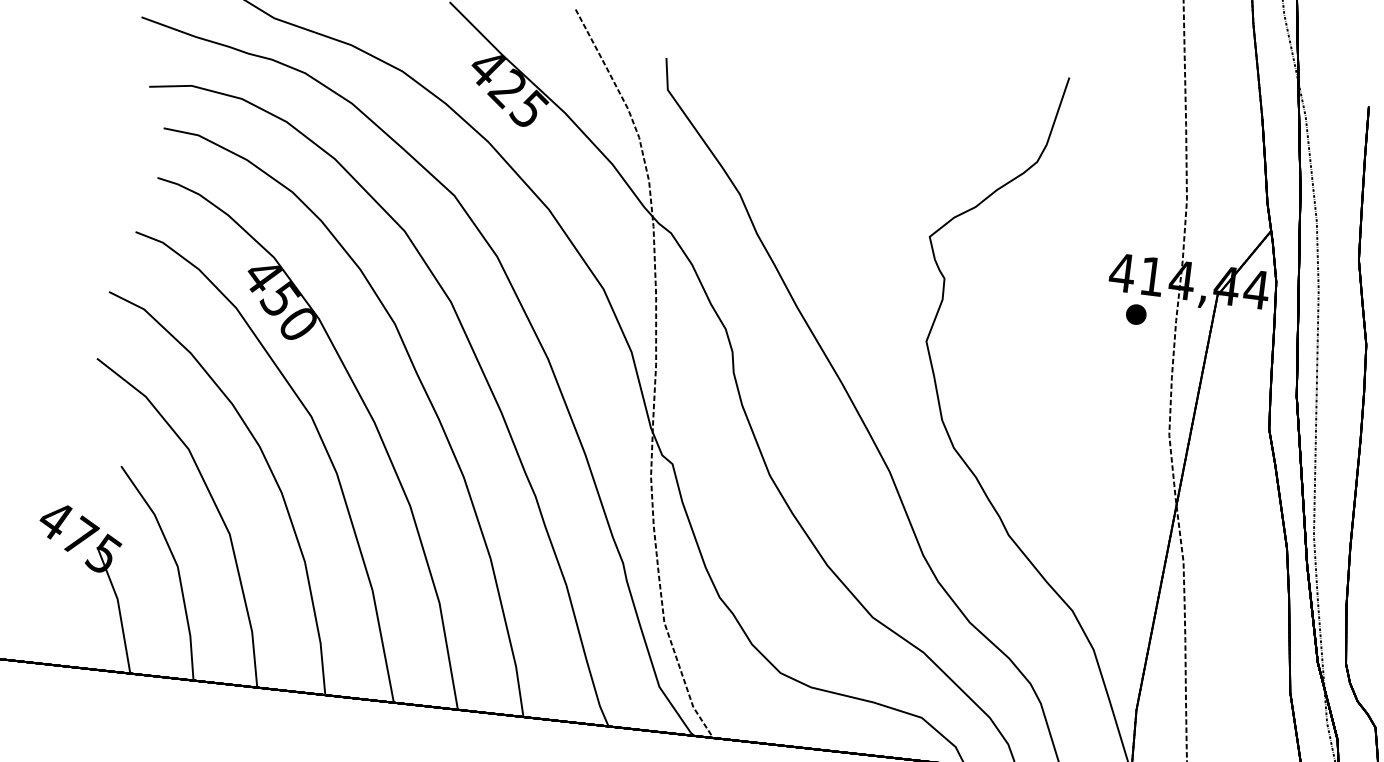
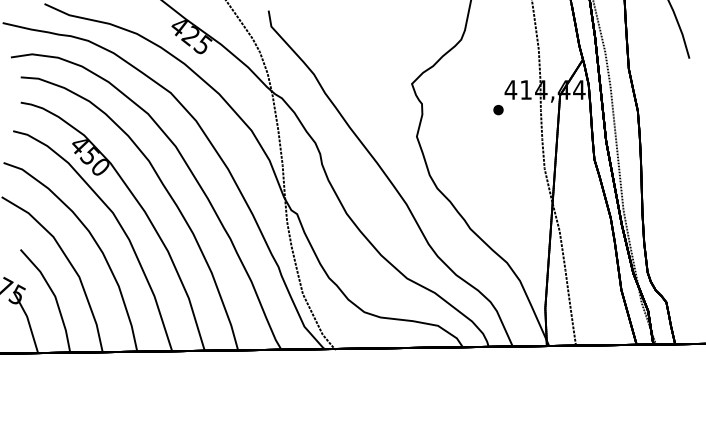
part: (1136, 315) -> (498, 110), moved

